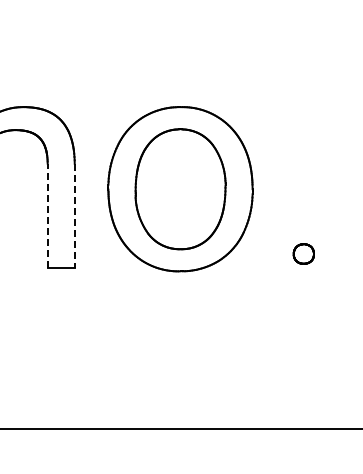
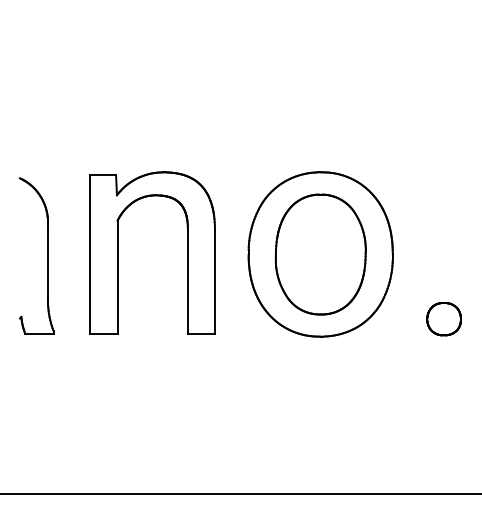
line: (47, 215) -> (187, 280), dashed -> solid
line: (74, 216) -> (214, 281), dashed -> solid
part: (303, 254) -> (443, 319), size x1.67

